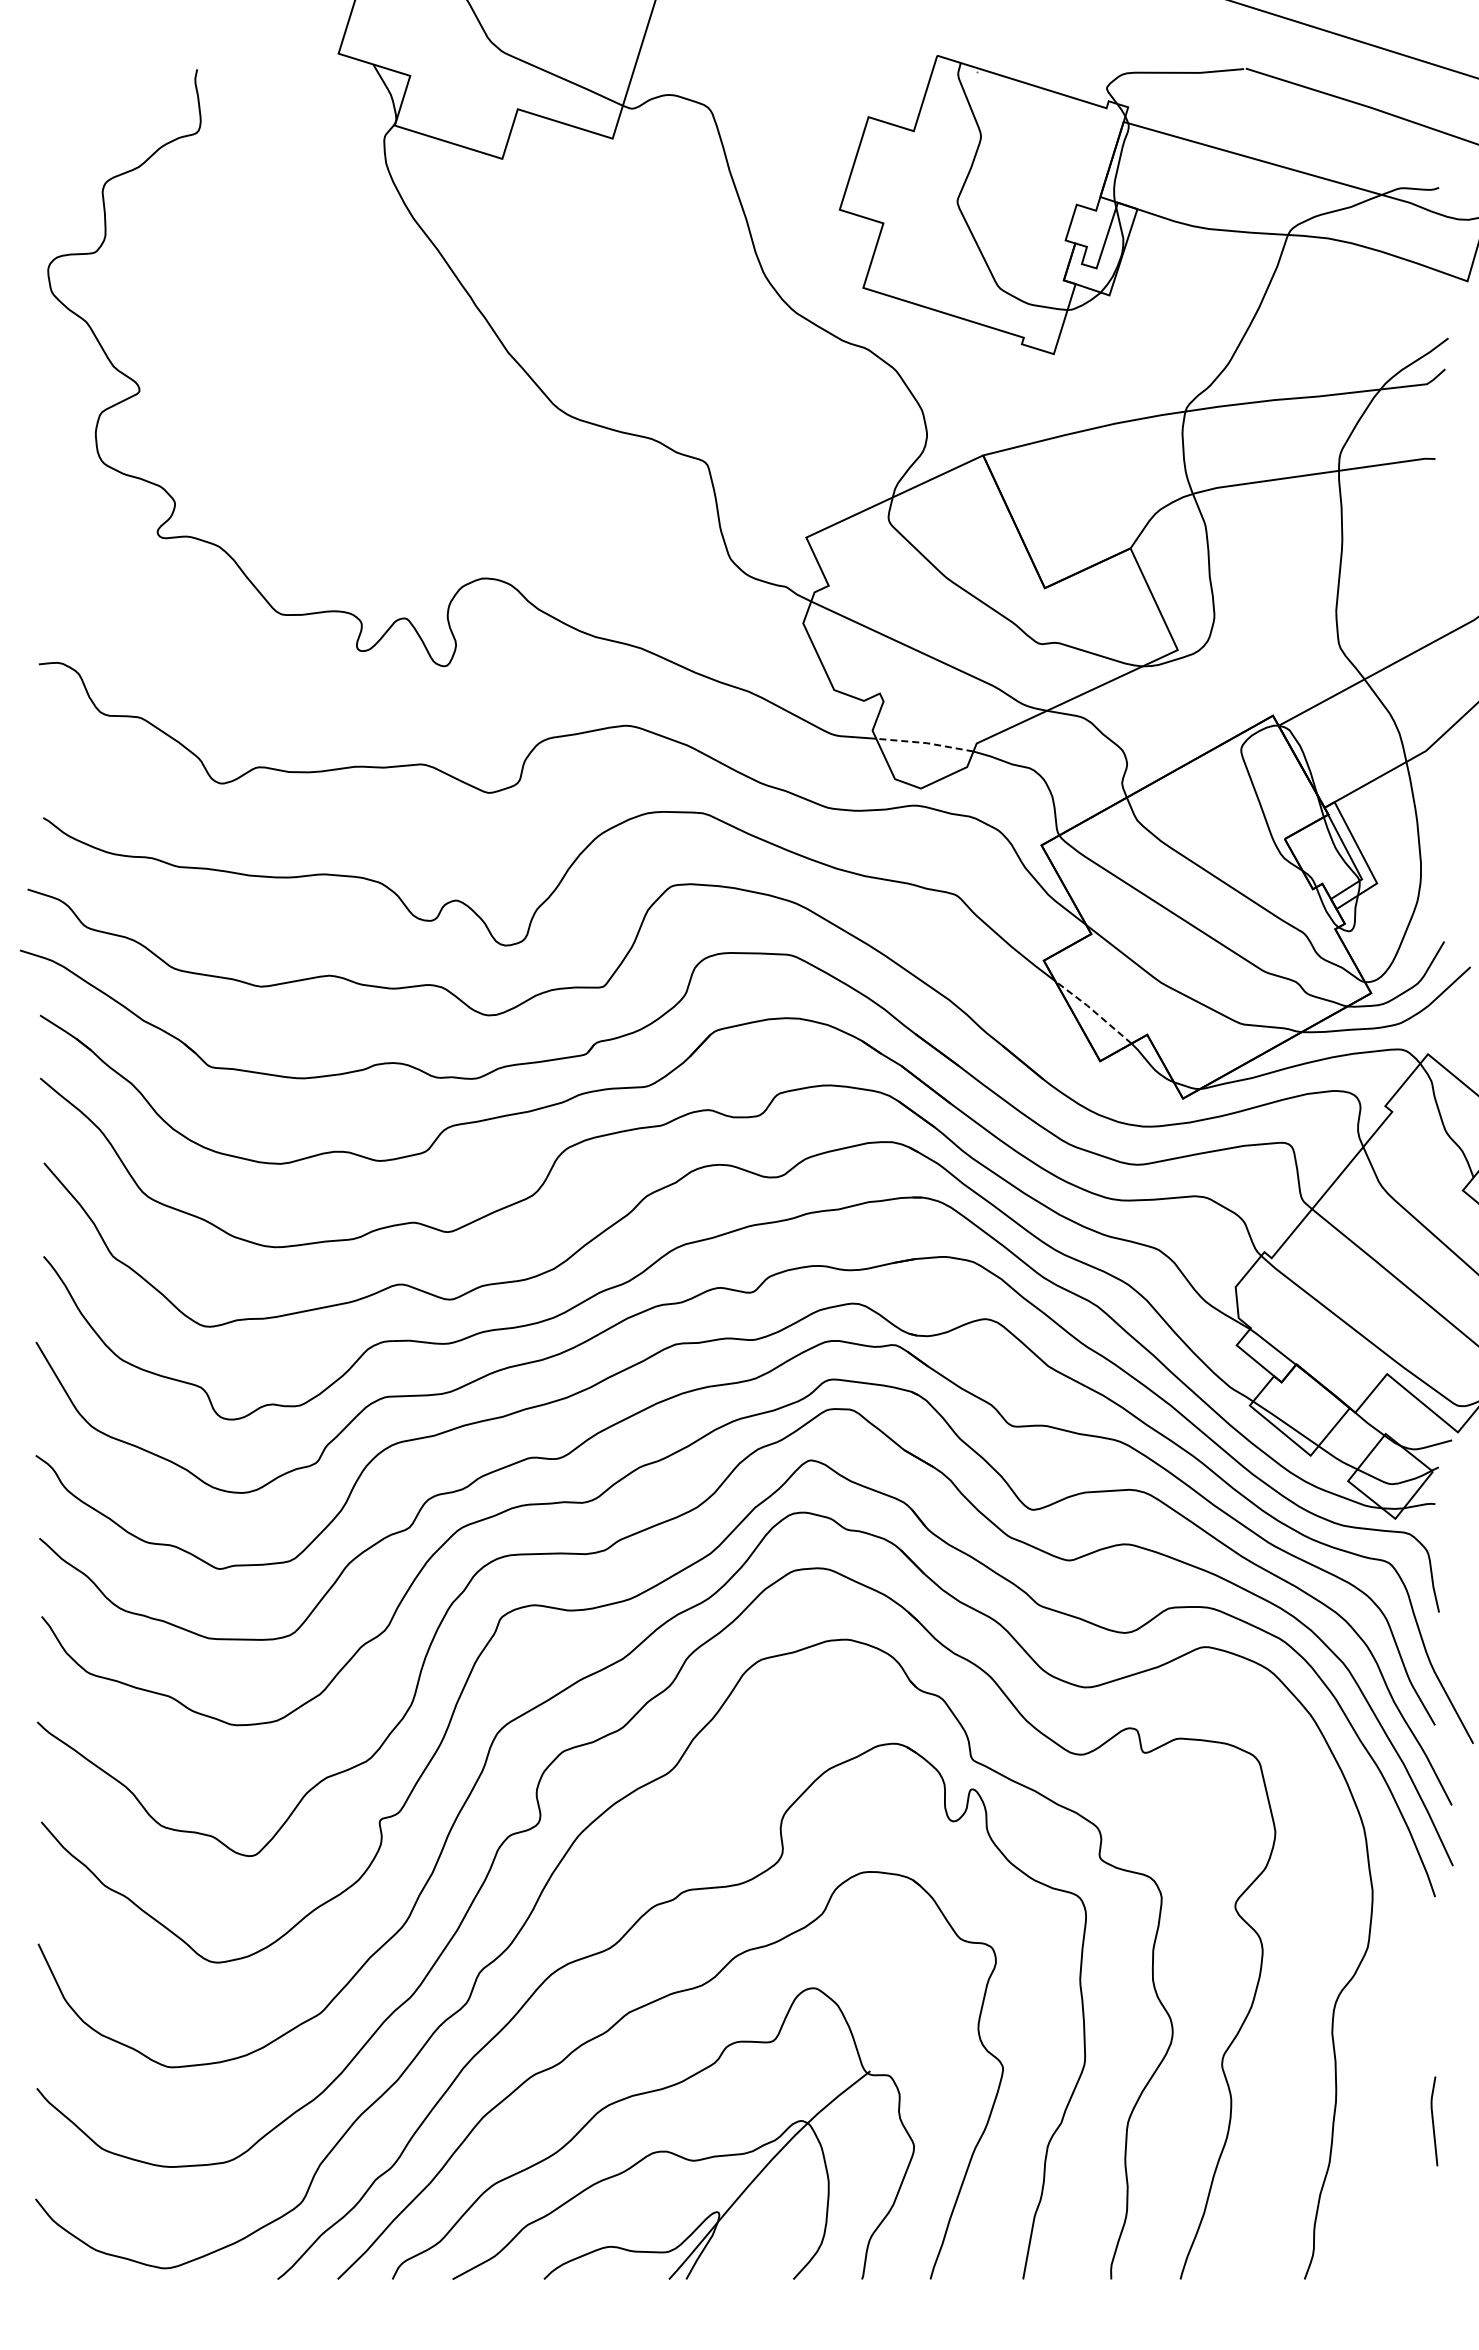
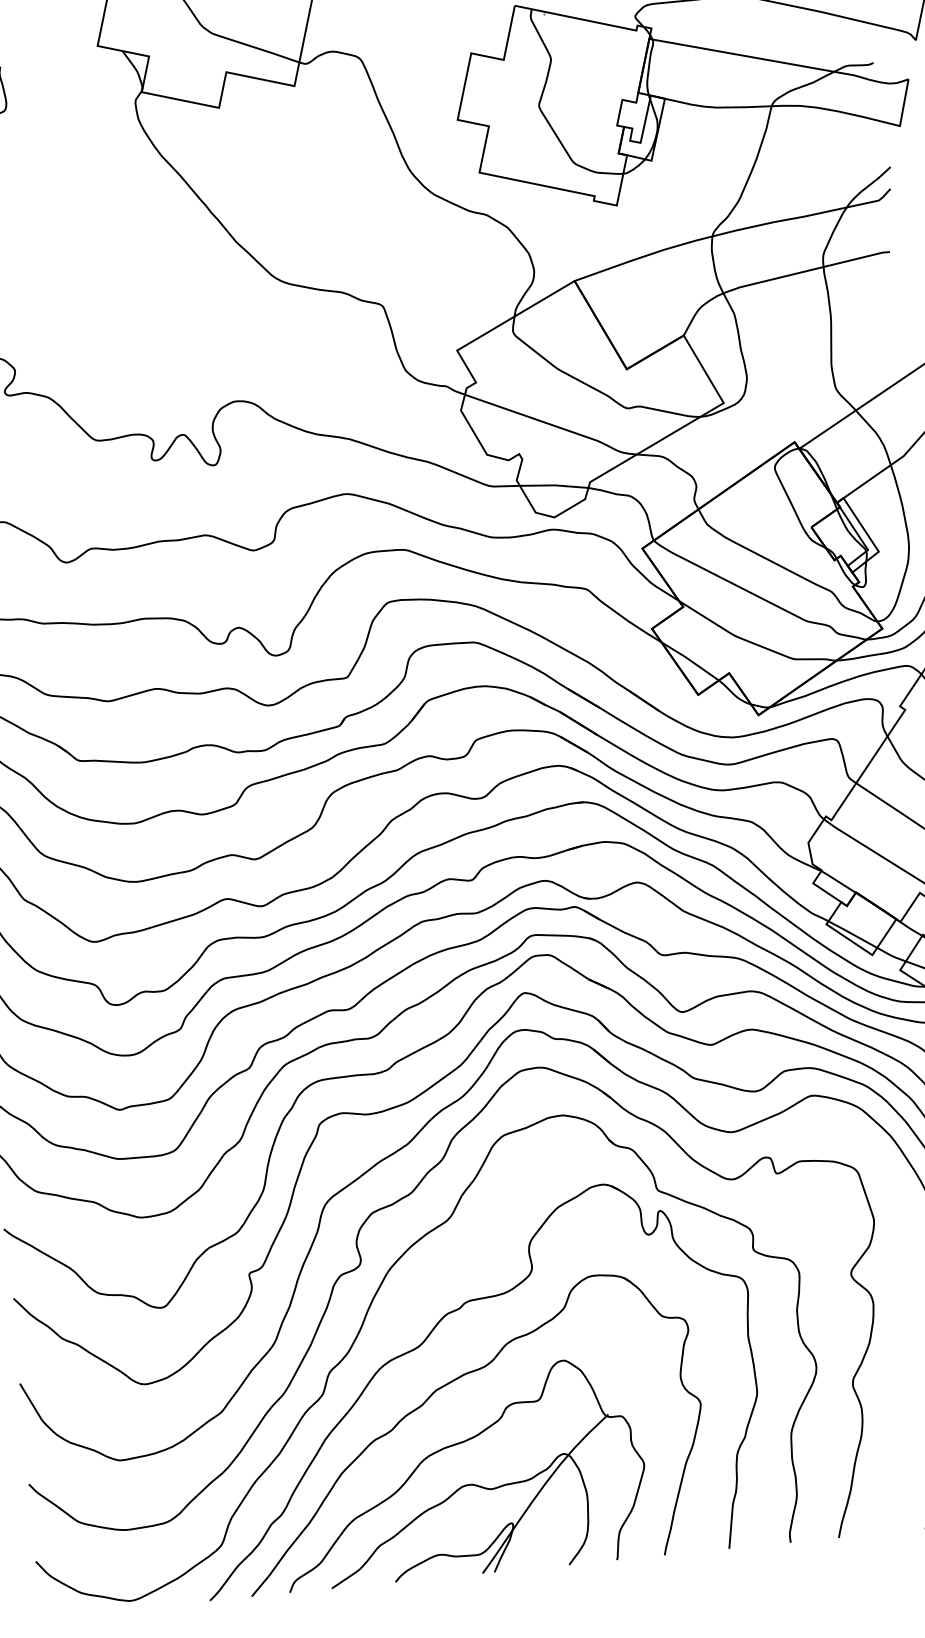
line: (925, 743) -> (554, 485), dashed -> solid
line: (1093, 1010) -> (690, 660), dashed -> solid

